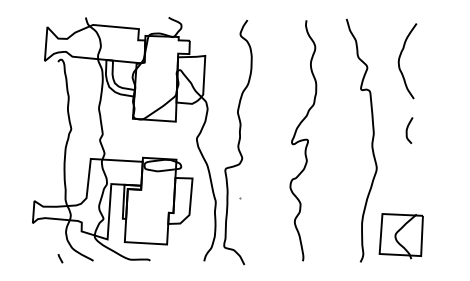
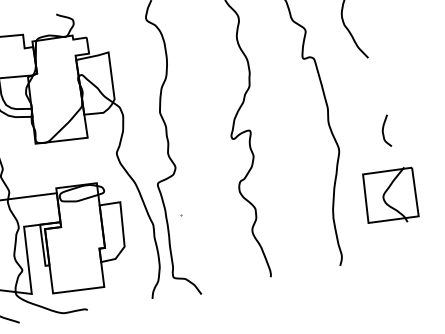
curve: (407, 130) -> (383, 131), moved
part: (400, 236) -> (389, 197), moved

